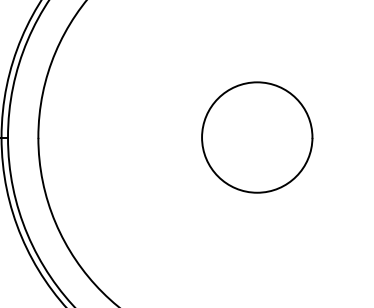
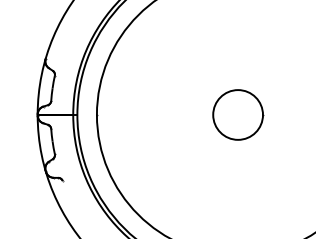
part: (258, 136) -> (238, 114), size x0.7

